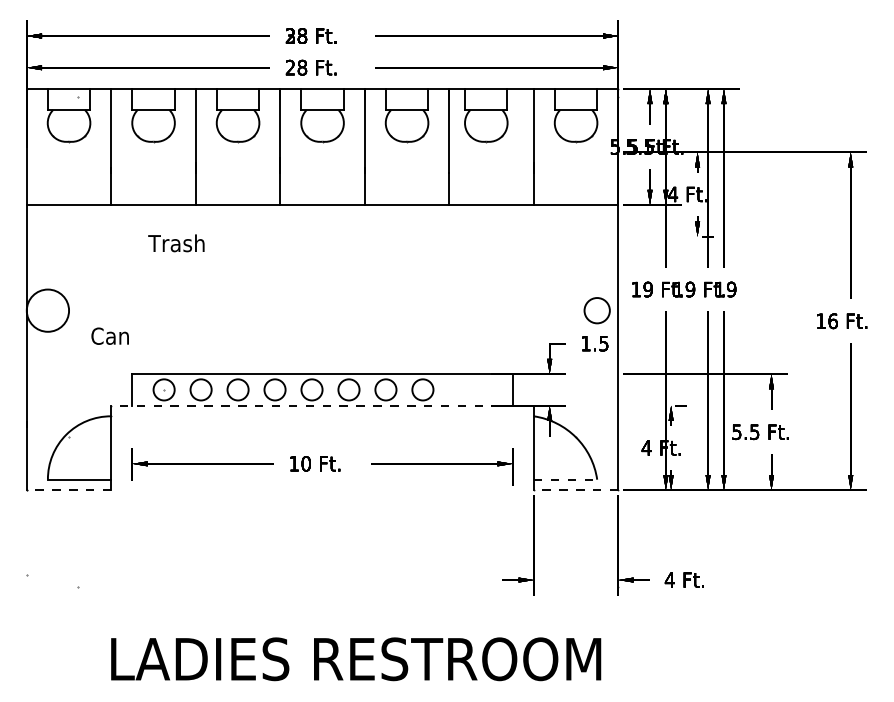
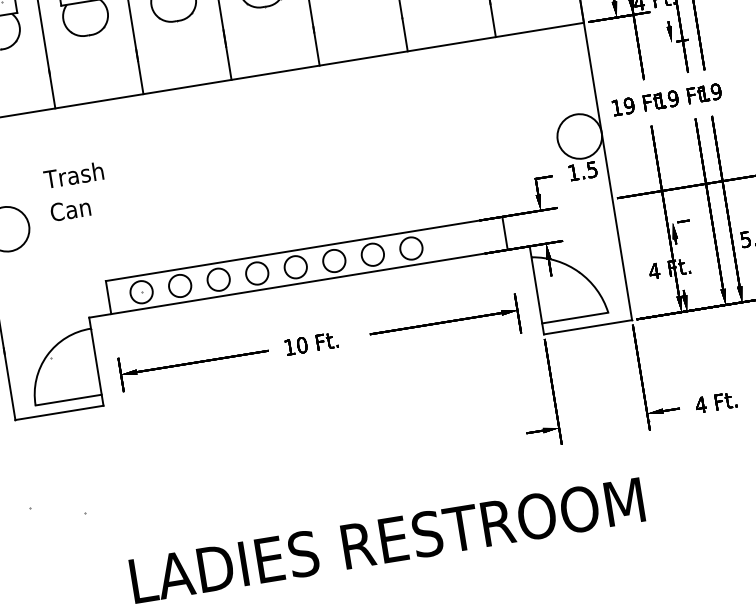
text: (176, 243) -> (73, 175), moved
circle: (597, 310) -> (580, 136), size x1.67
text: (109, 335) -> (69, 209), moved
line: (322, 405) -> (309, 281), dashed -> solid
line: (565, 479) -> (575, 317), dashed -> solid
line: (68, 490) -> (58, 413), dashed -> solid
line: (575, 490) -> (587, 327), dashed -> solid

